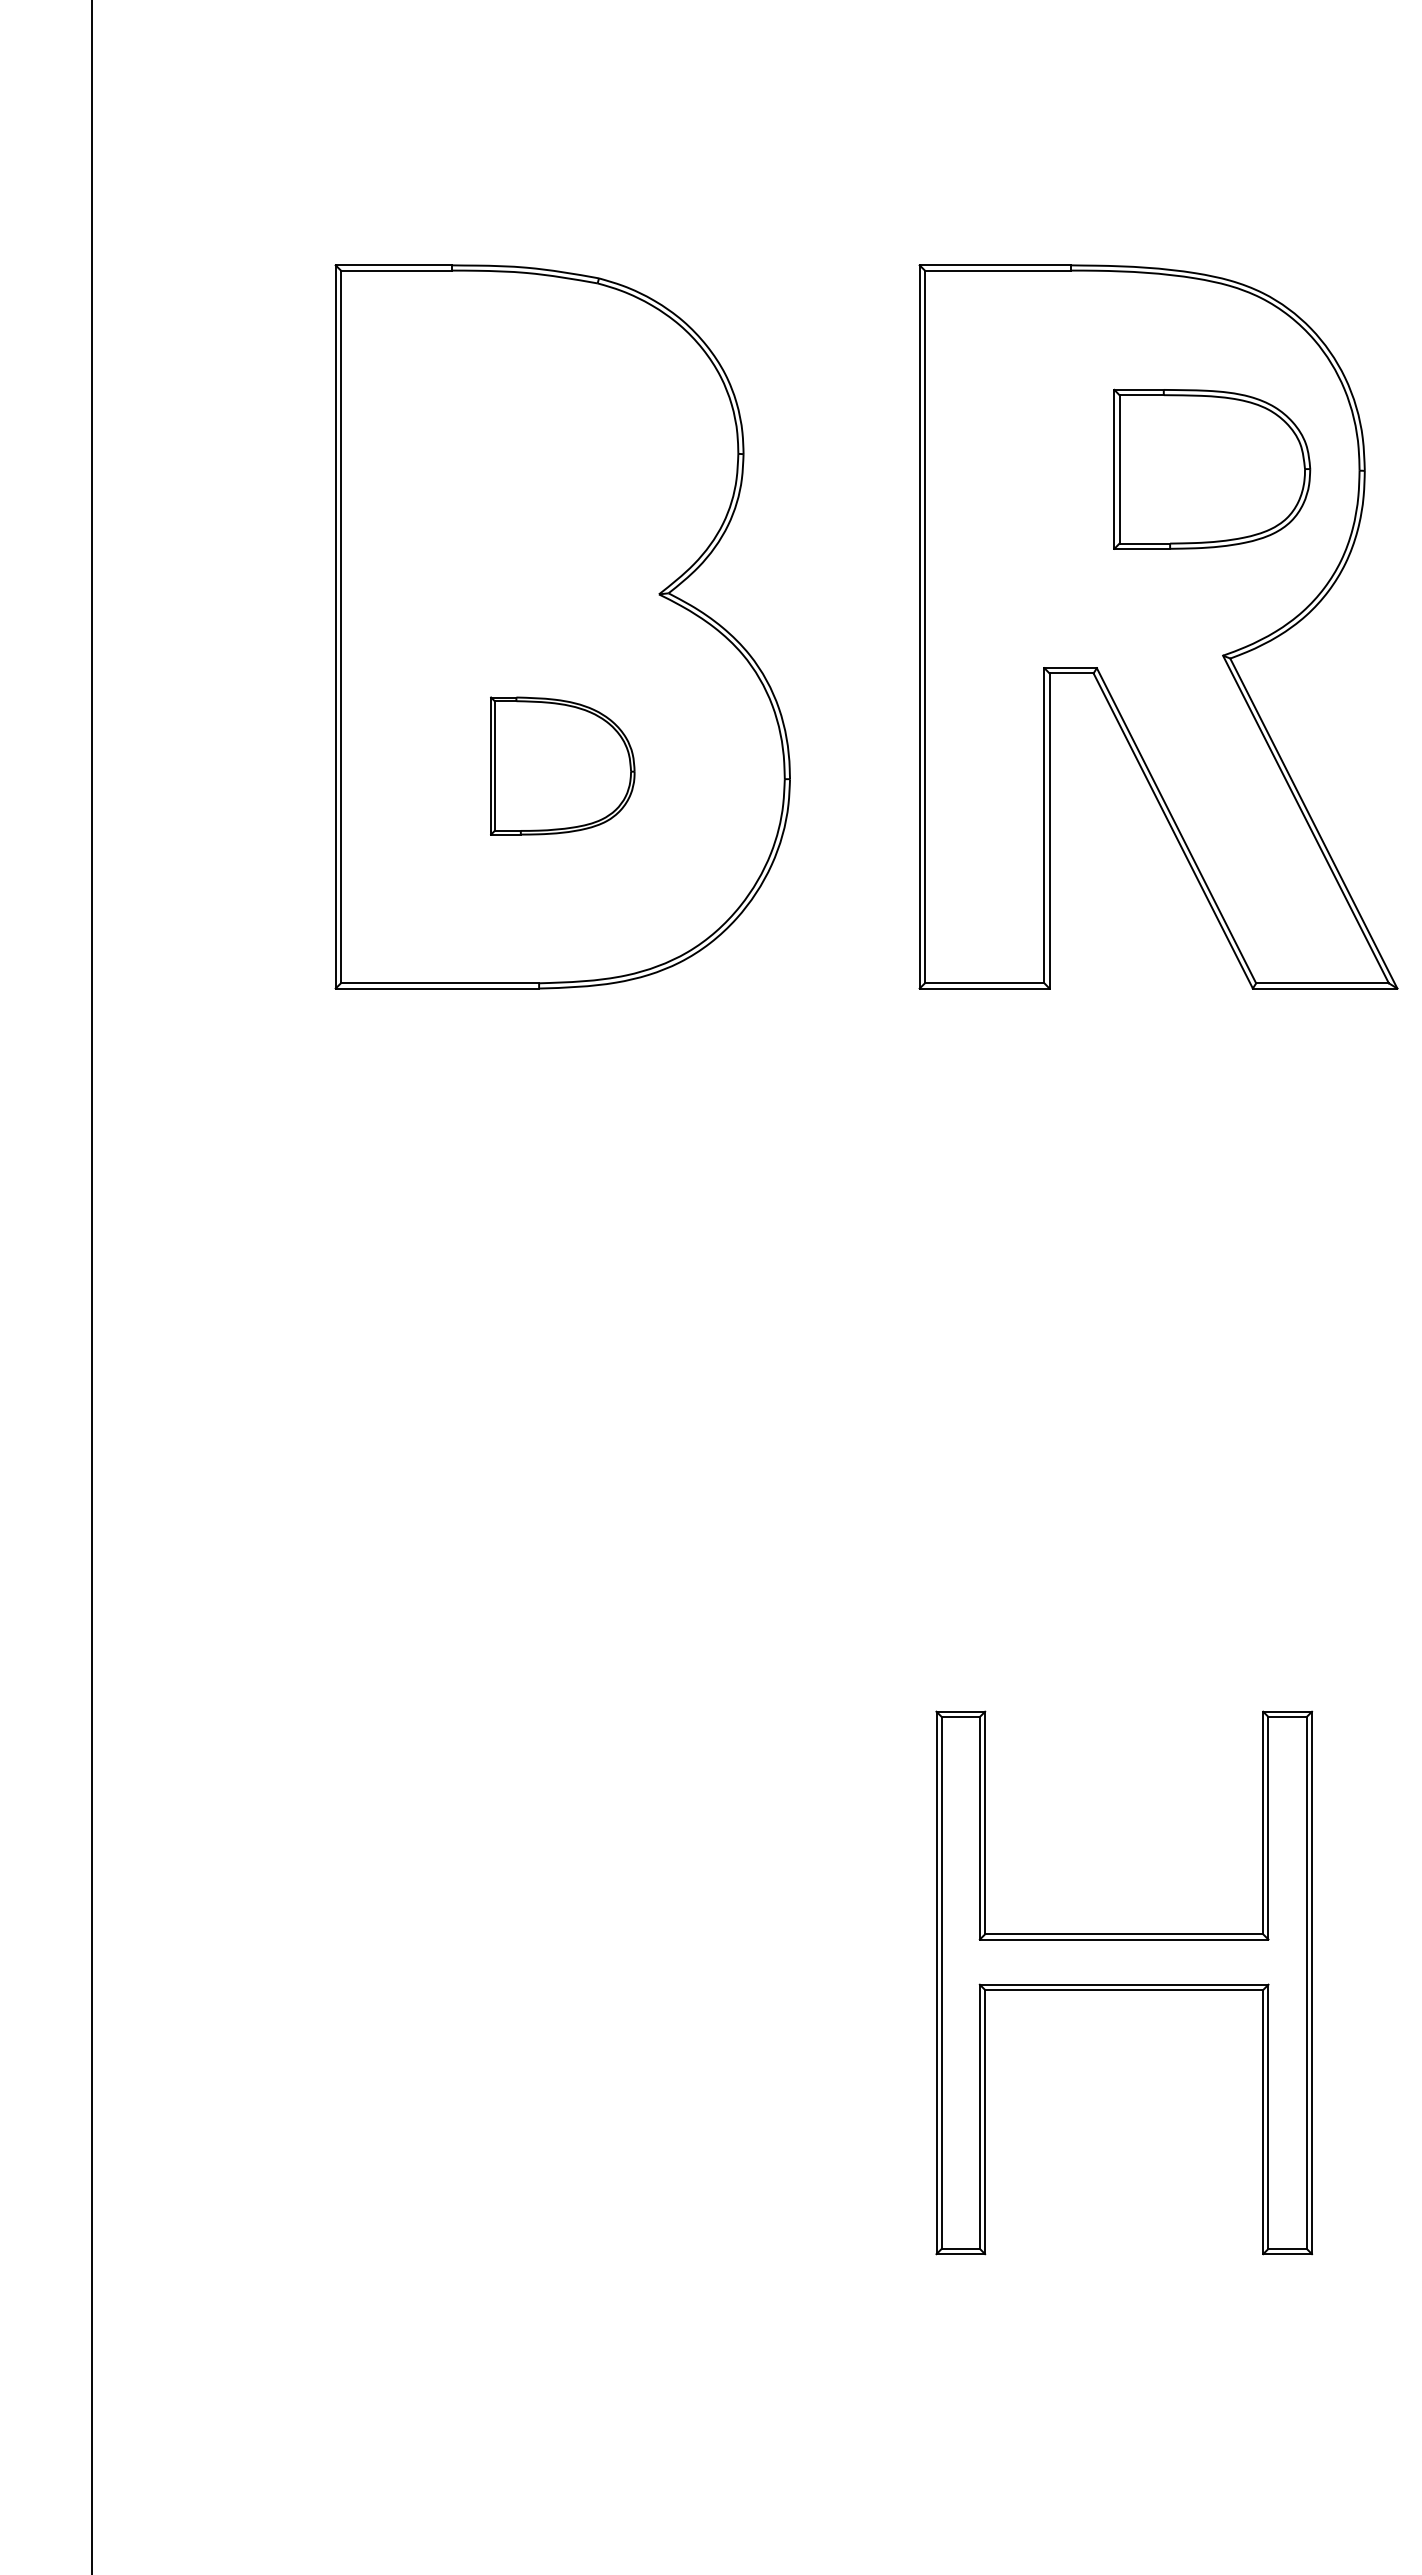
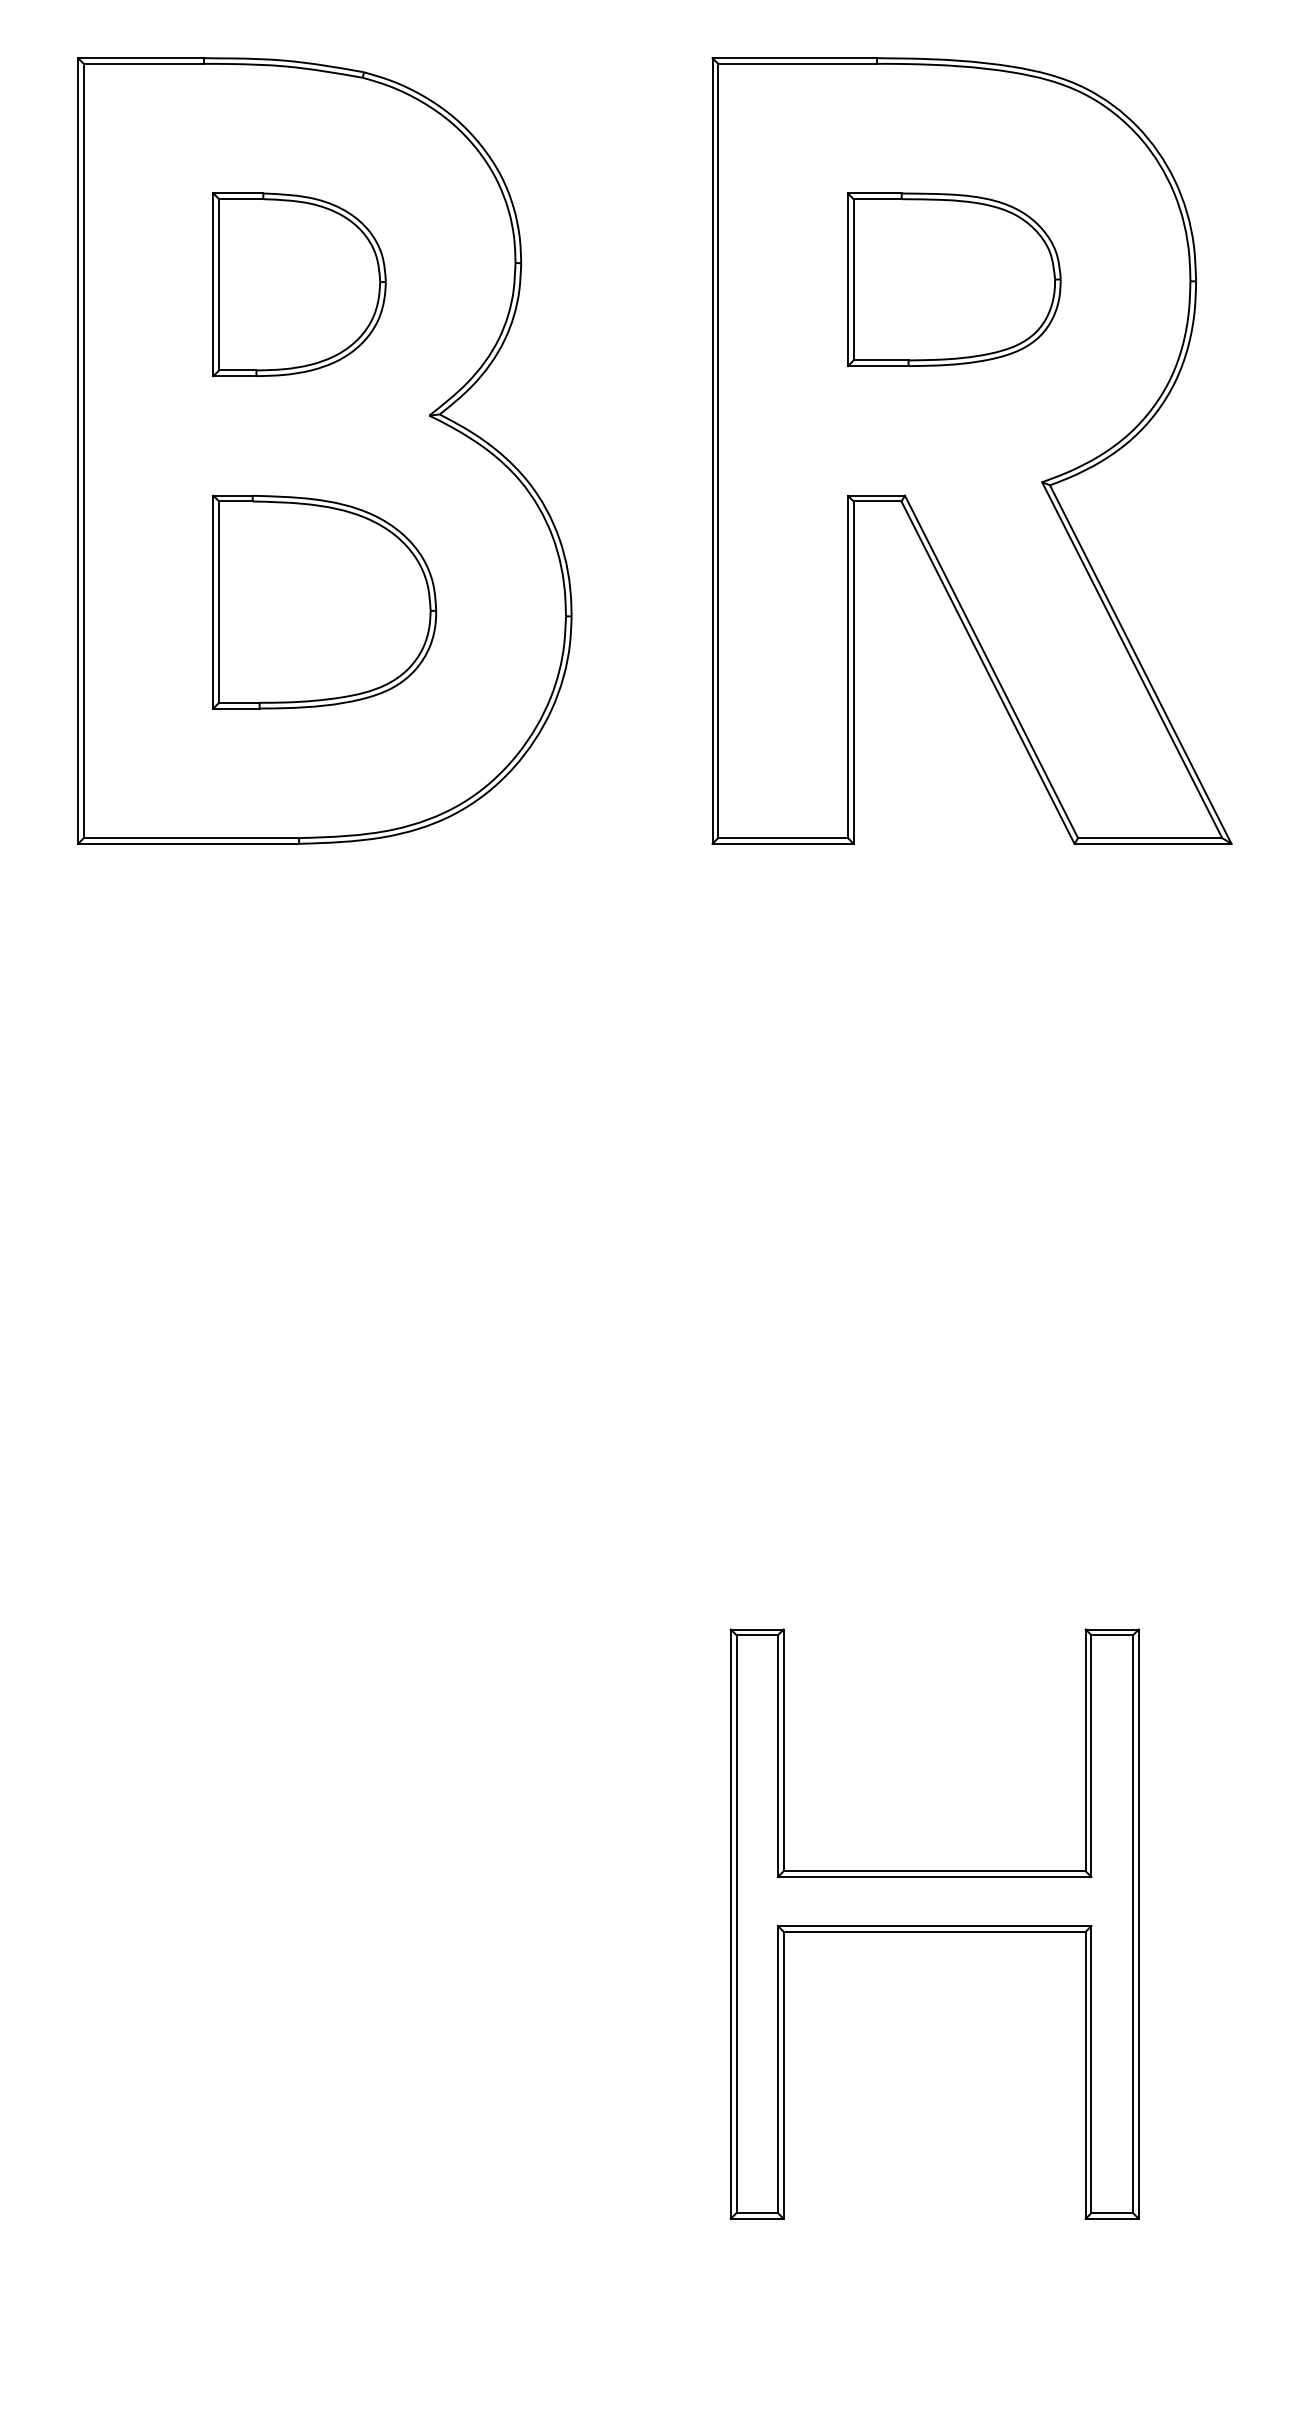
part: (1212, 468) -> (954, 278), moved
part: (539, 473) -> (299, 284), added
part: (562, 765) -> (324, 601), size x1.43

